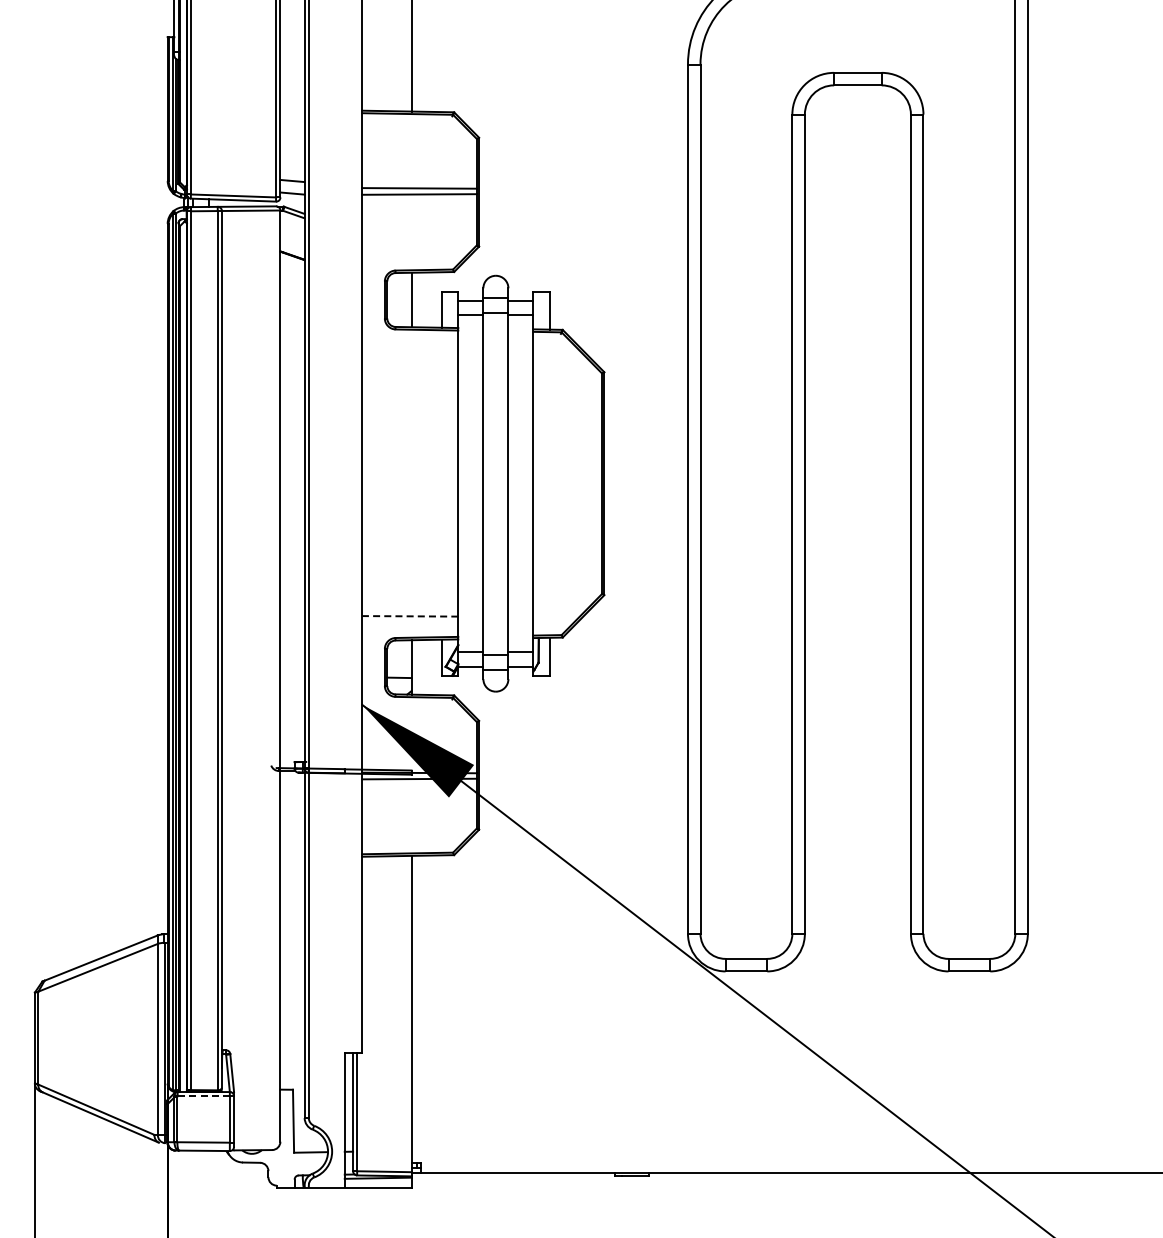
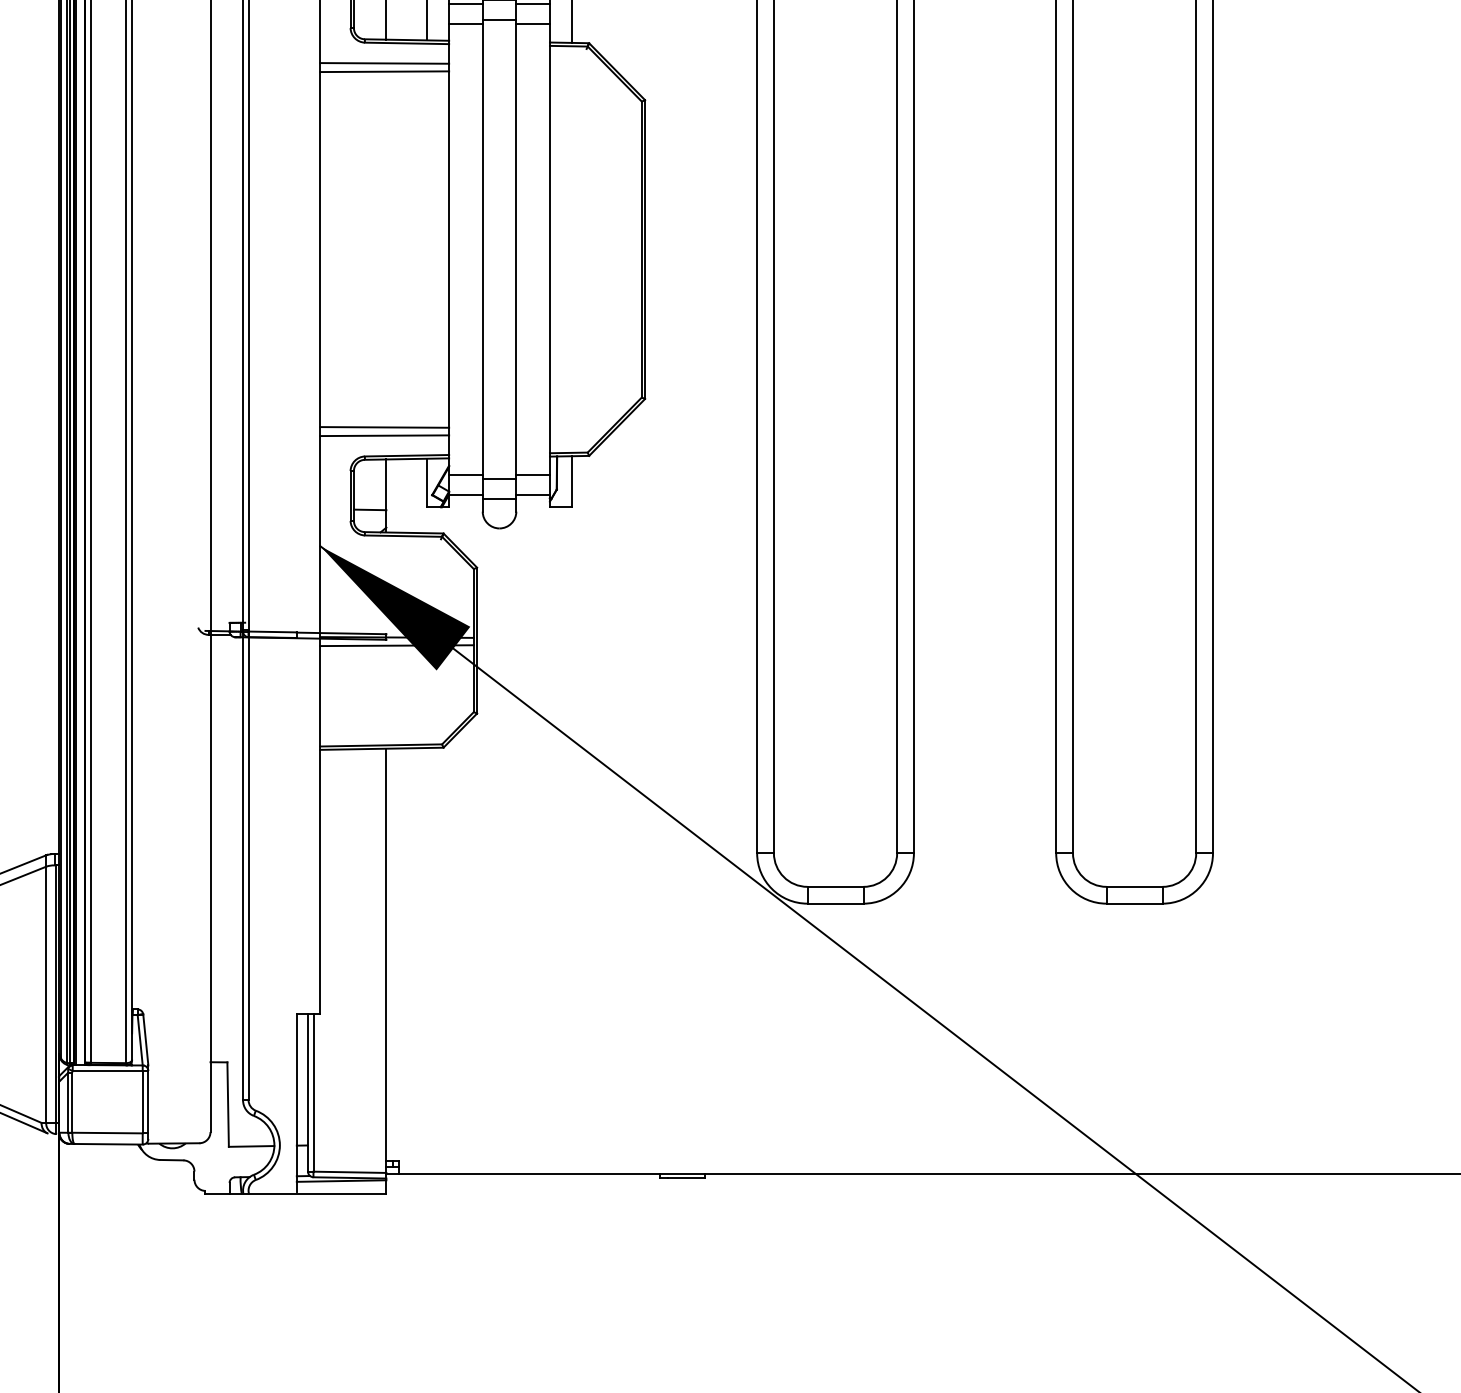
line: (410, 344) -> (384, 62), added
line: (410, 350) -> (384, 70), added
line: (409, 616) -> (383, 427), dashed -> solid
line: (410, 622) -> (384, 435), added
line: (203, 1096) -> (107, 1071), dashed -> solid

